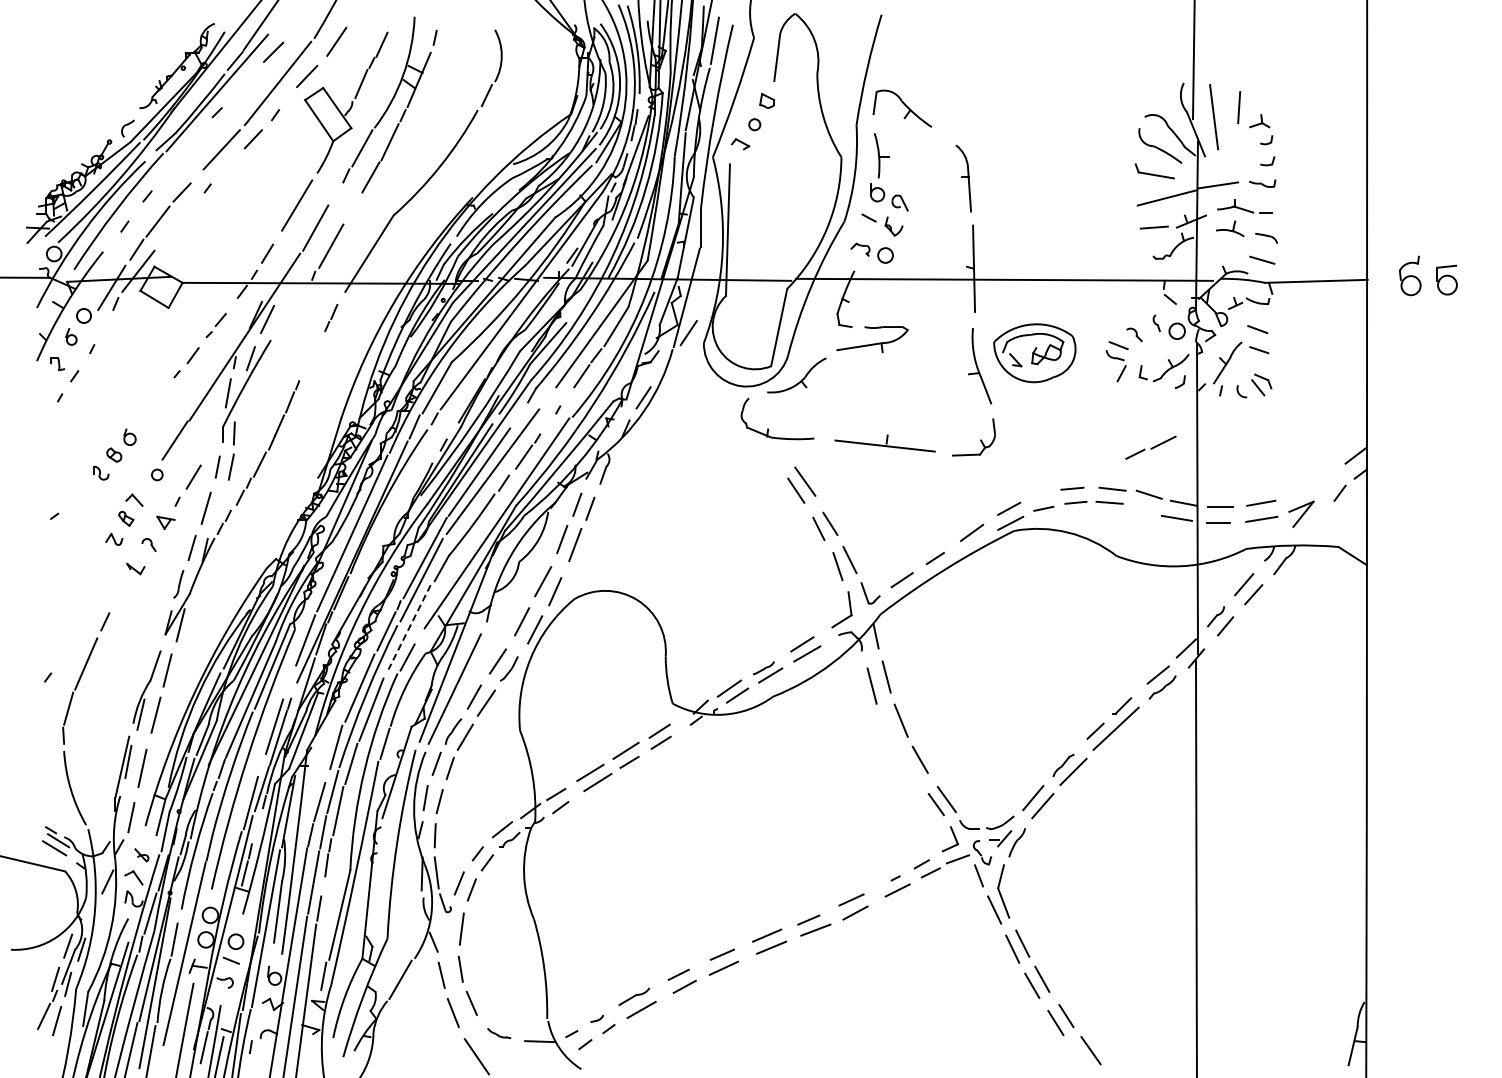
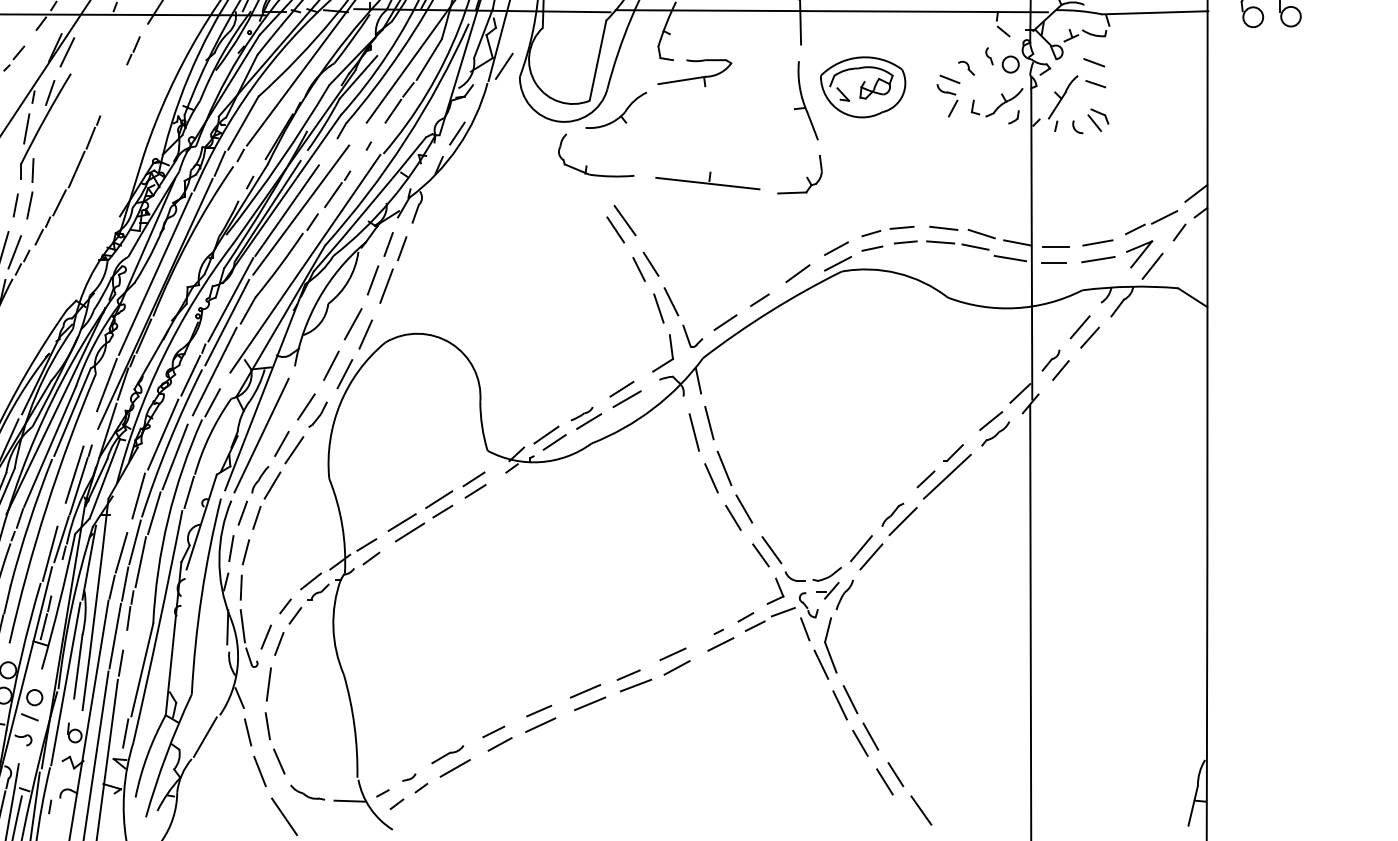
part: (1150, 447) -> (1151, 222), moved
line: (1042, 493) -> (871, 232), added
line: (1142, 506) -> (974, 246), added
line: (216, 511) -> (14, 251), added
line: (1313, 525) -> (1152, 265), added
line: (409, 627) -> (214, 371), dashed -> solid
line: (888, 729) -> (711, 477), added
line: (909, 768) -> (733, 517), added
part: (498, 1033) -> (306, 792), size x1.43

